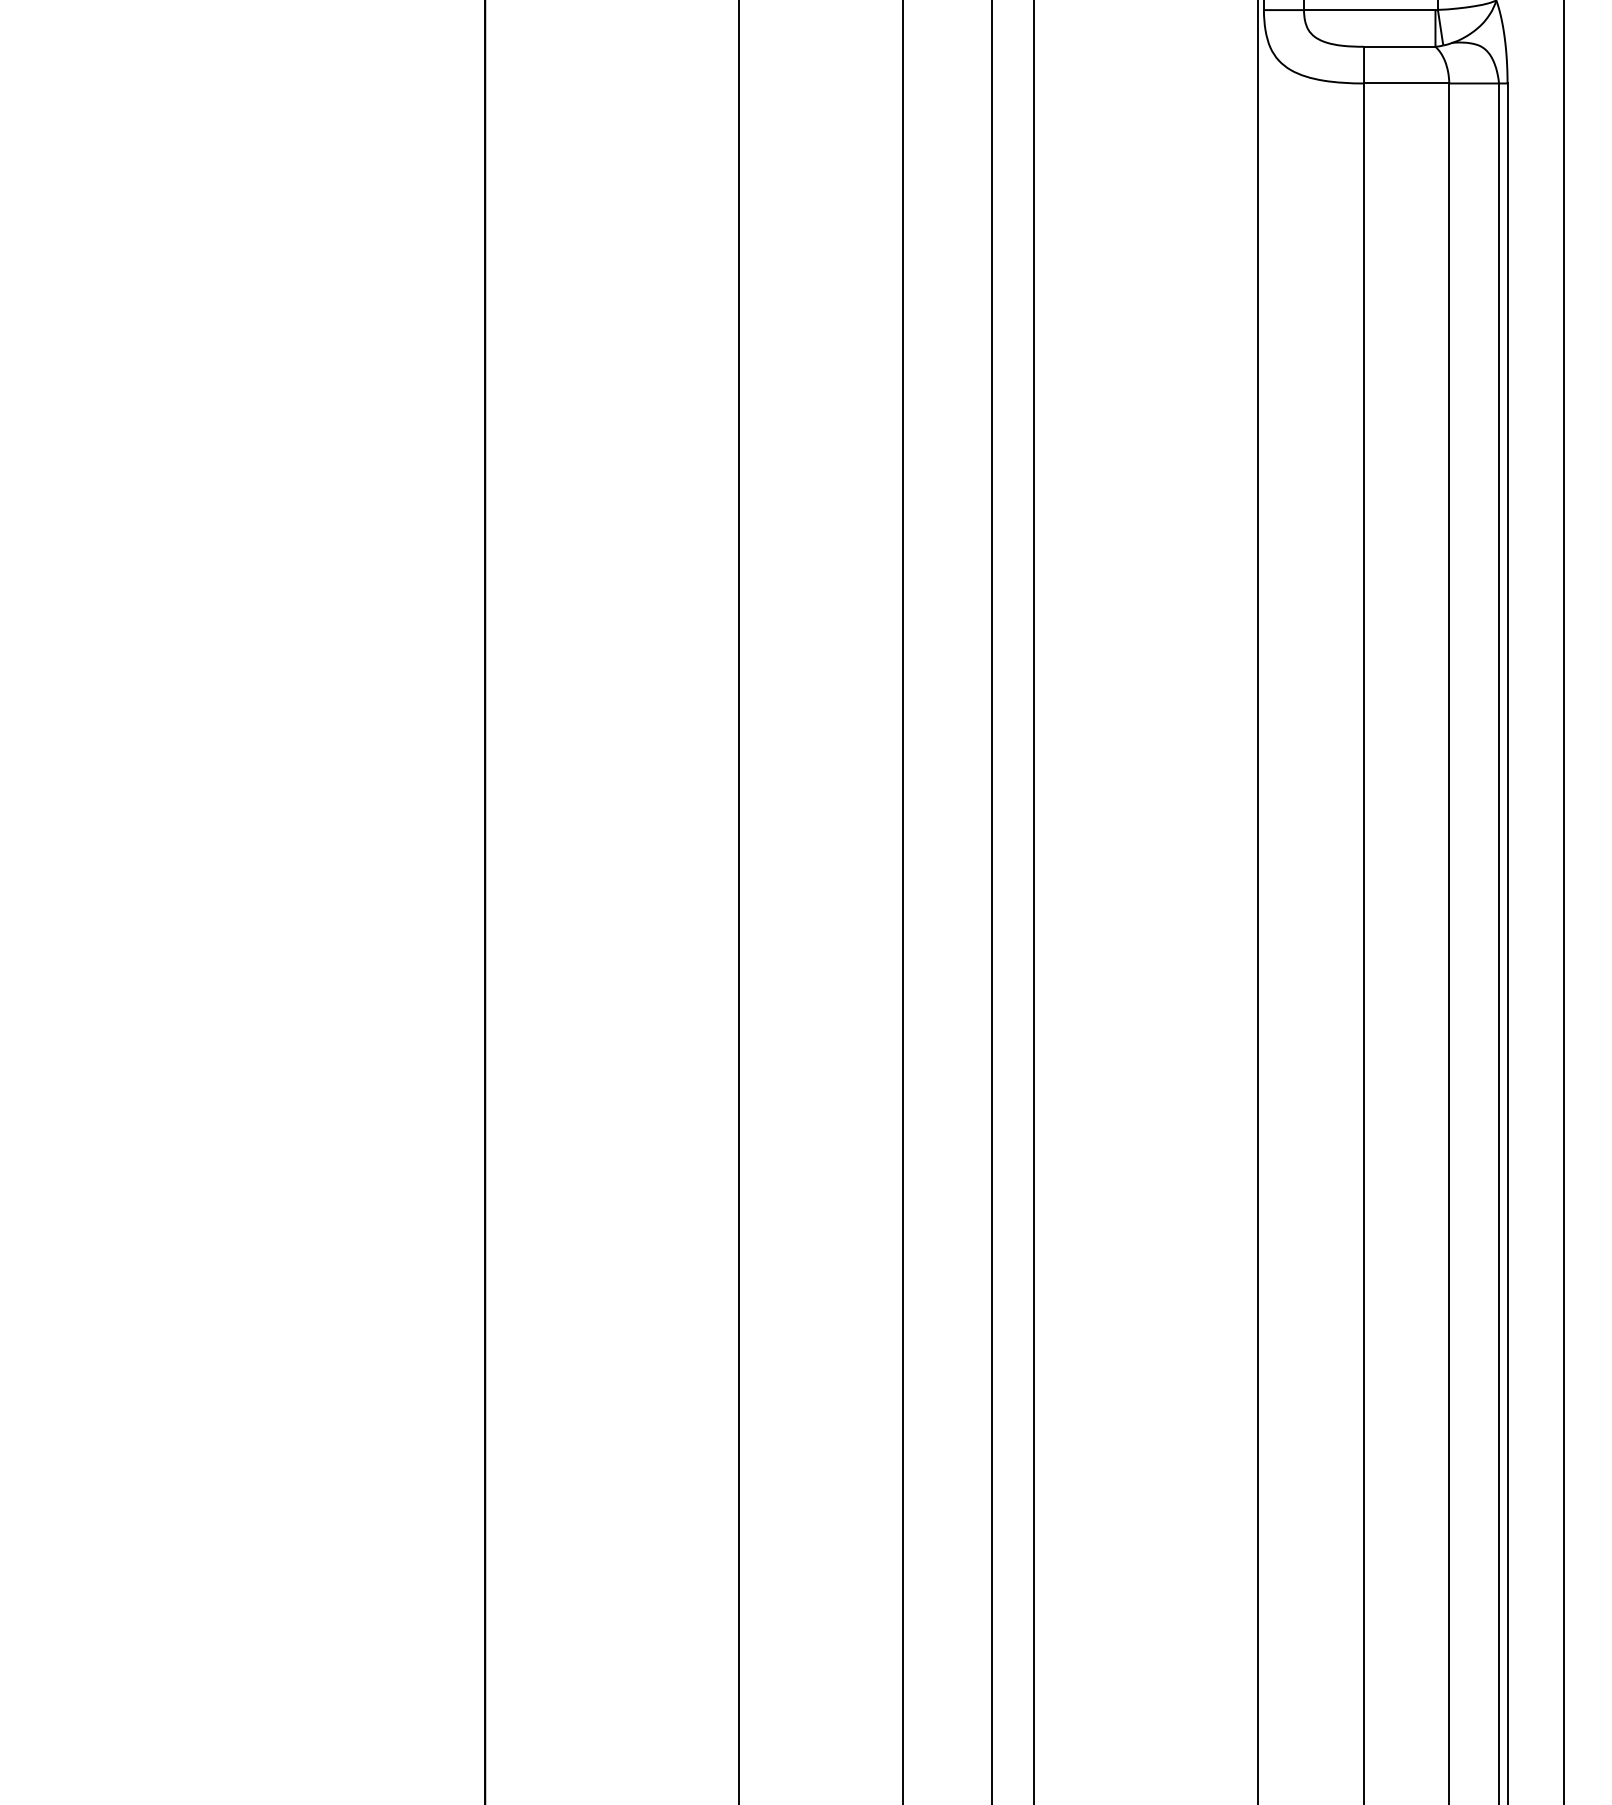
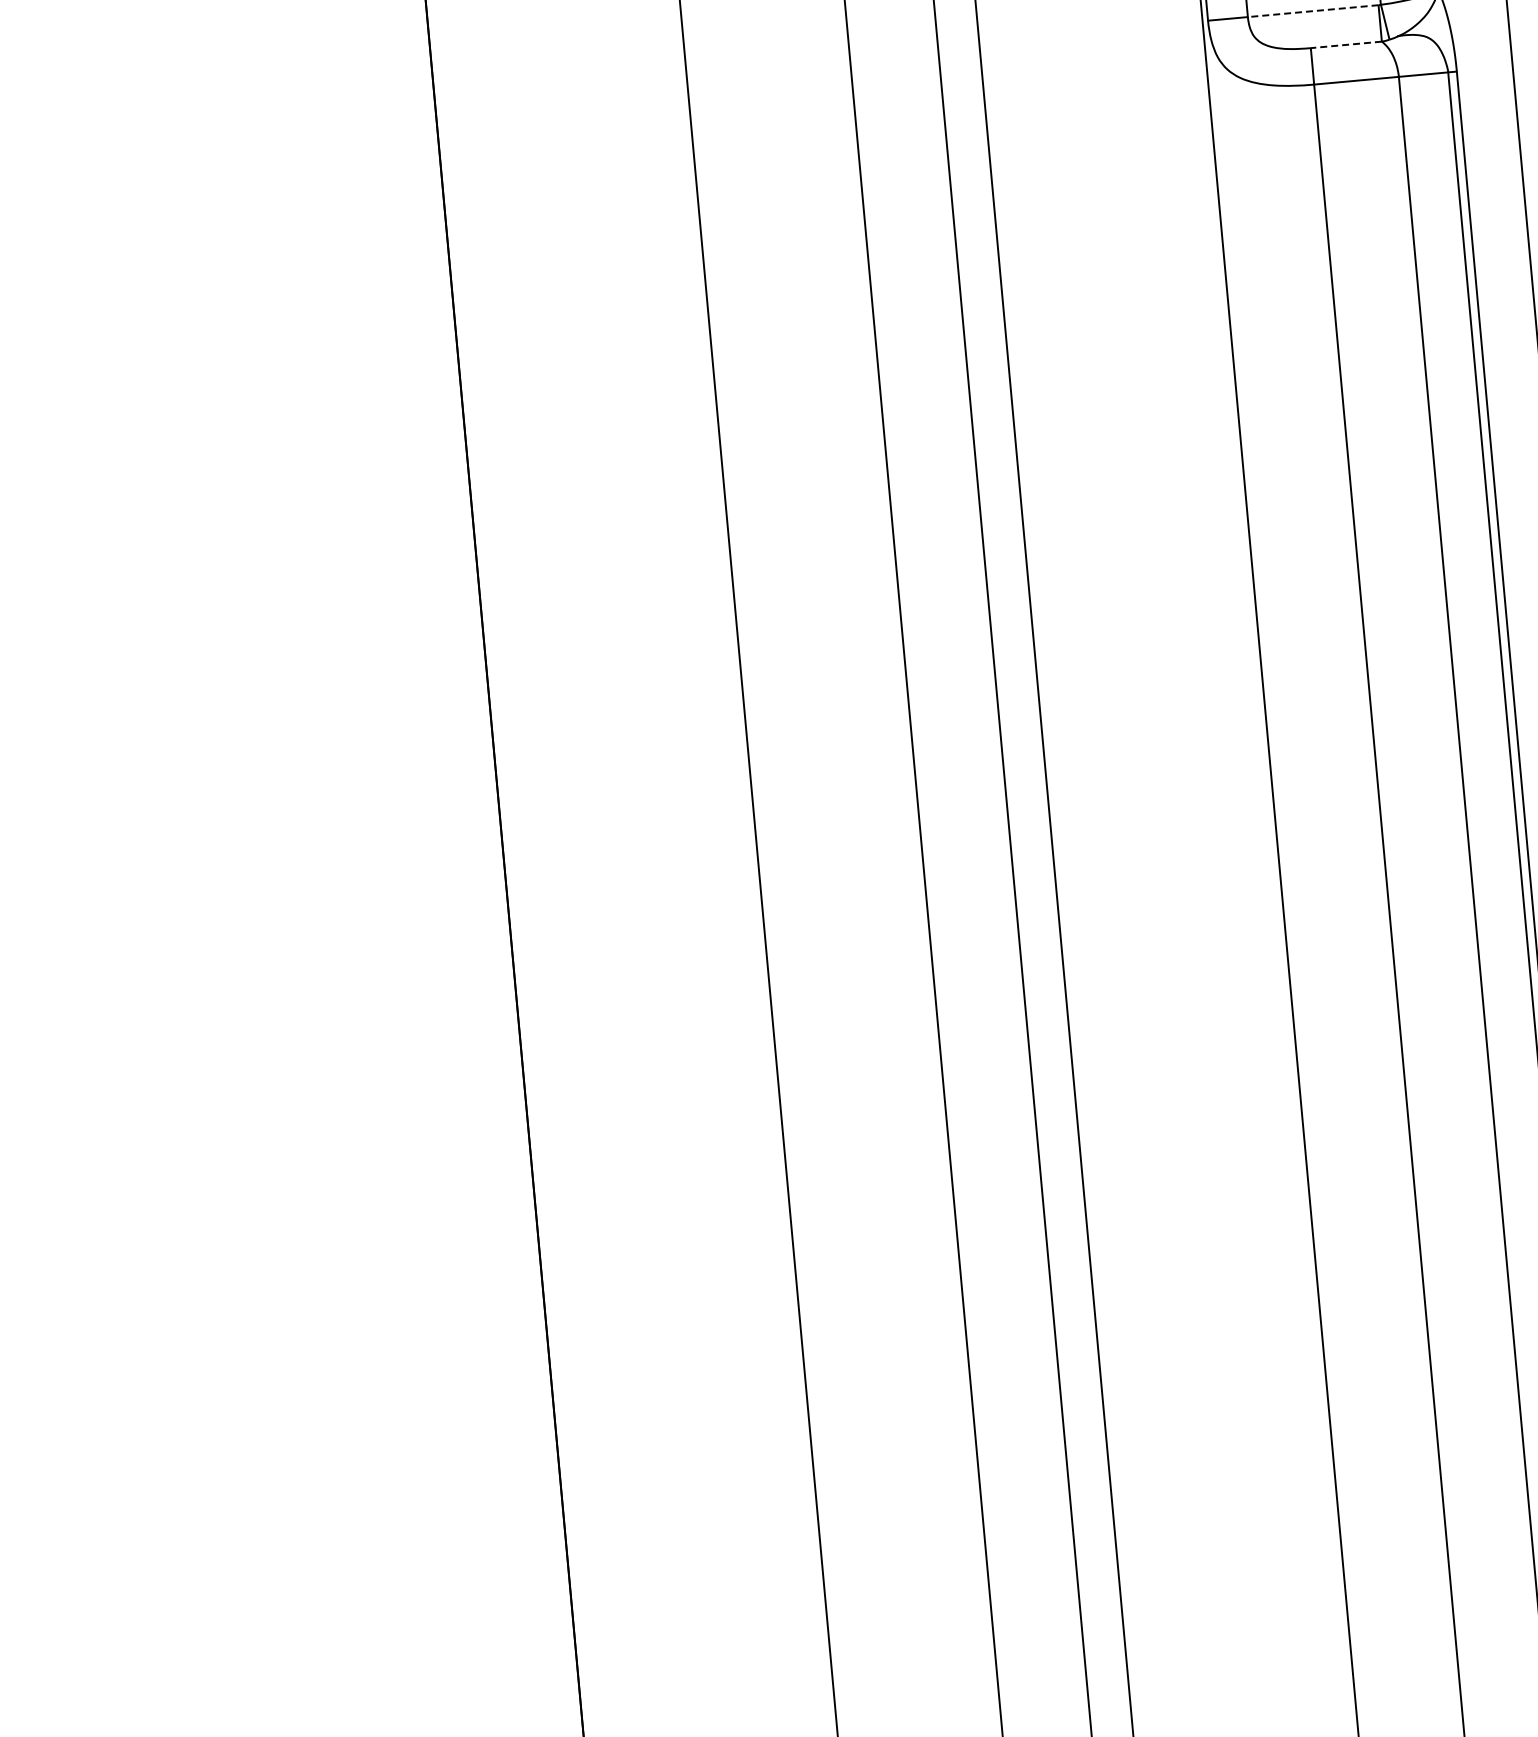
line: (1369, 10) -> (1313, 11), solid -> dashed
line: (1399, 46) -> (1346, 44), solid -> dashed

